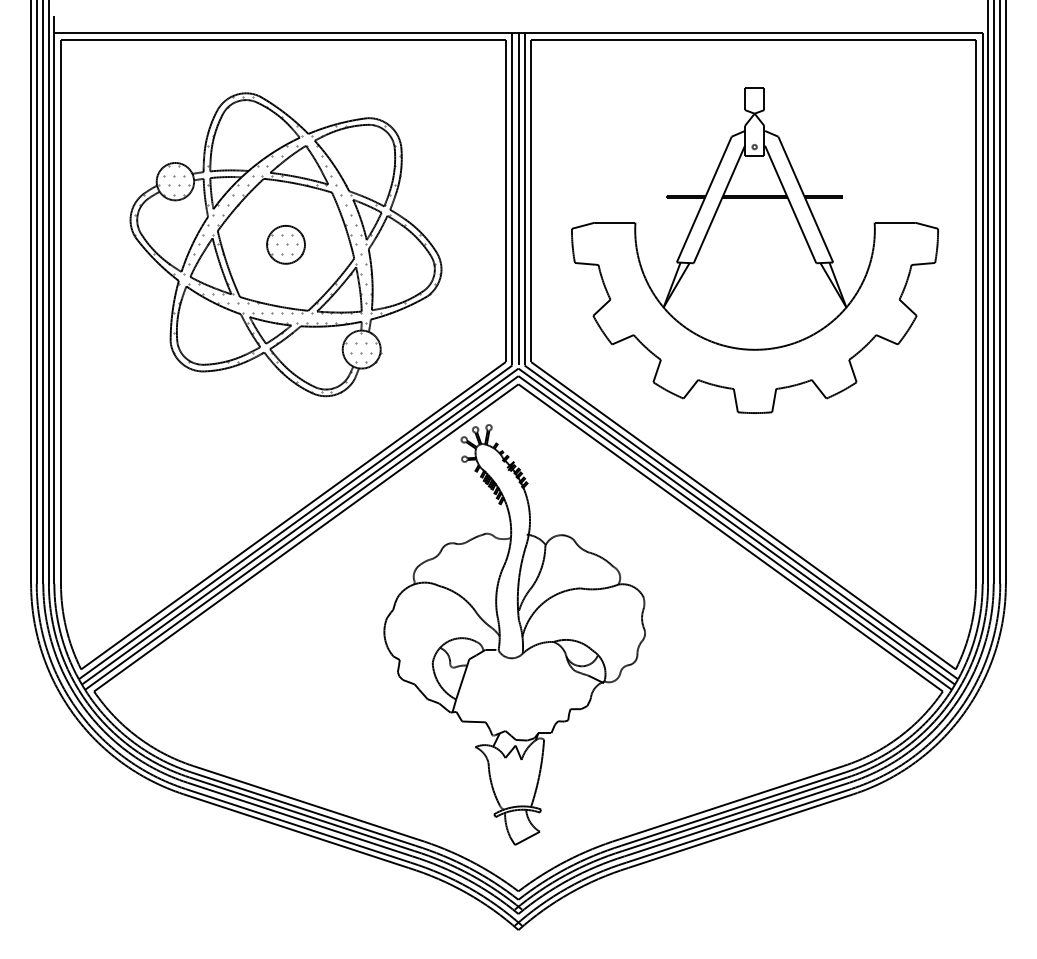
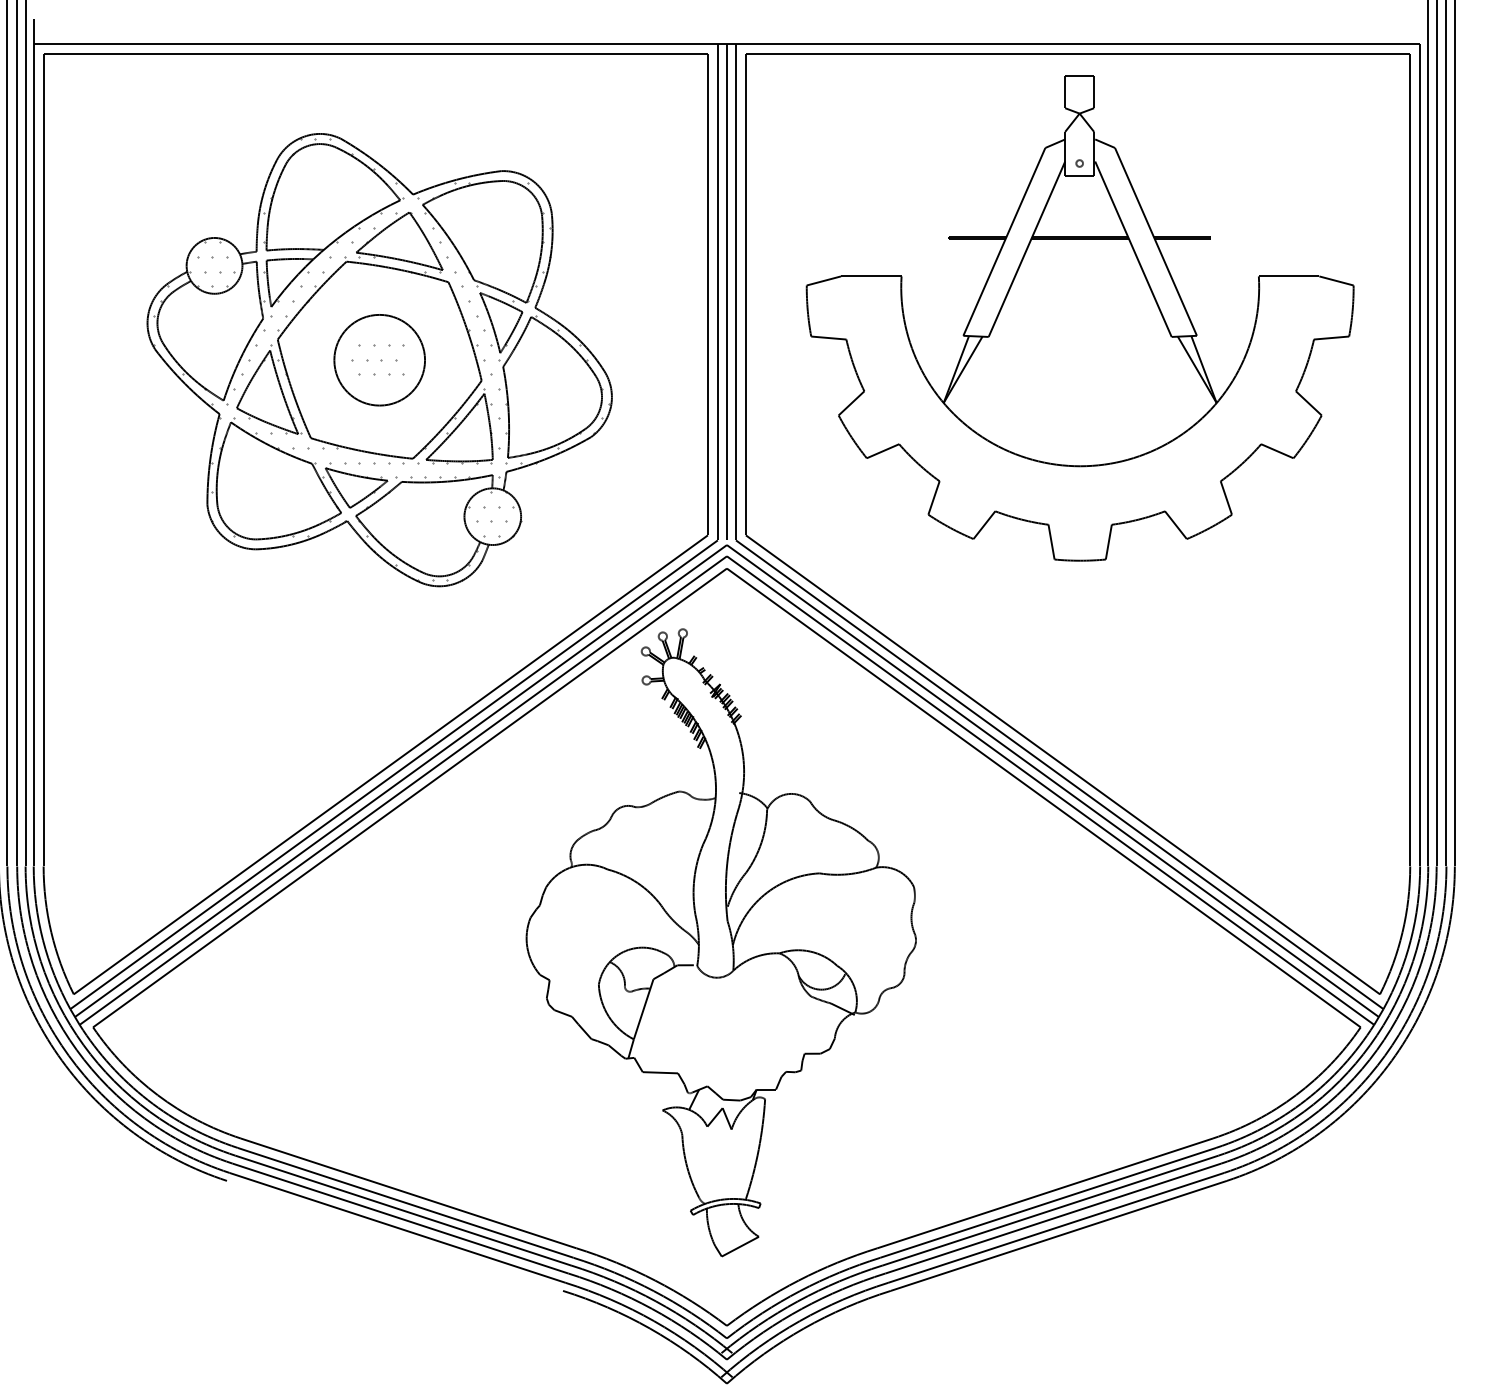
circle: (285, 244) -> (378, 359), size x1.6
part: (754, 250) -> (1079, 317), moved
line: (295, 830) -> (393, 1234), removed

